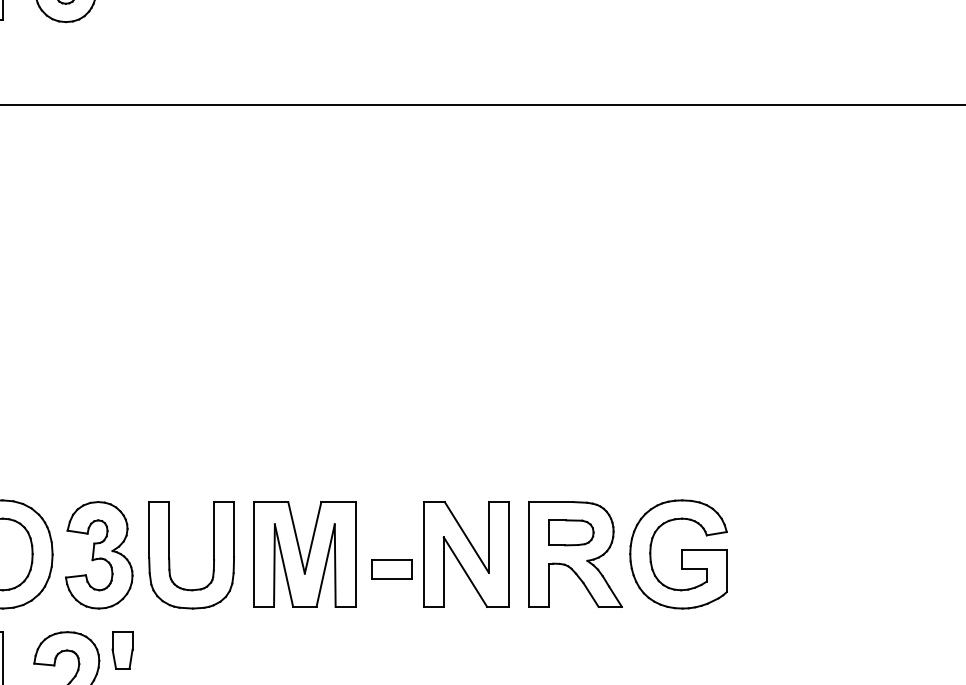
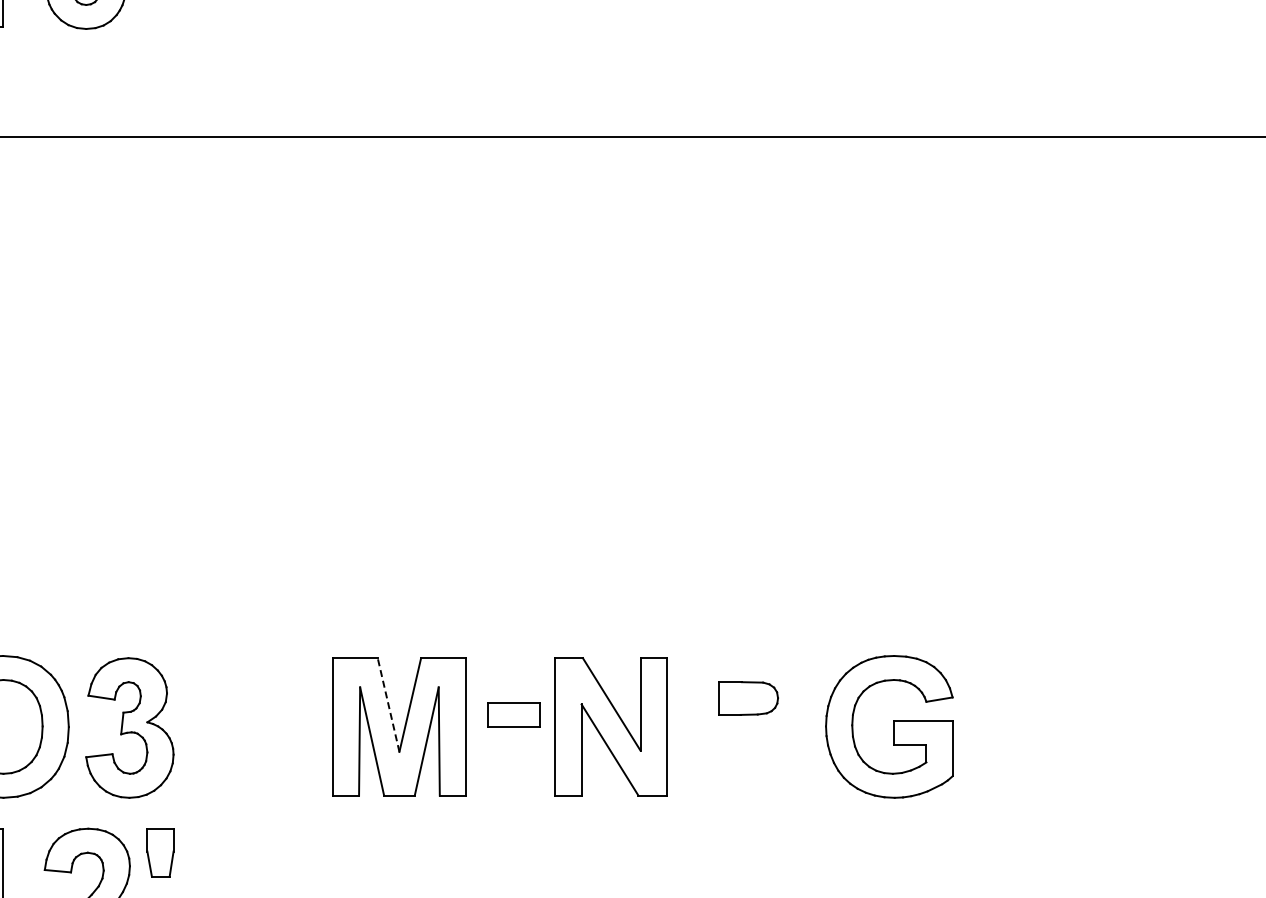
line: (296, 537) -> (388, 704), solid -> dashed
part: (169, 554) -> (222, 727), removed
part: (575, 554) -> (754, 726), removed
part: (391, 569) -> (513, 714), moved

